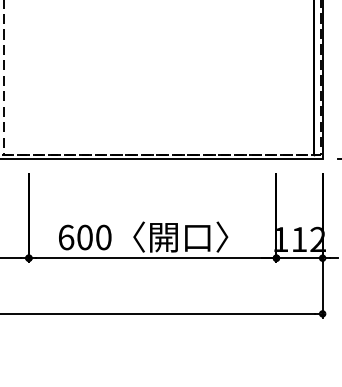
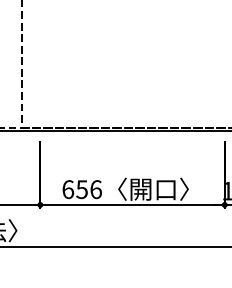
text: (94, 237) -> (89, 189), 600 -> 656

